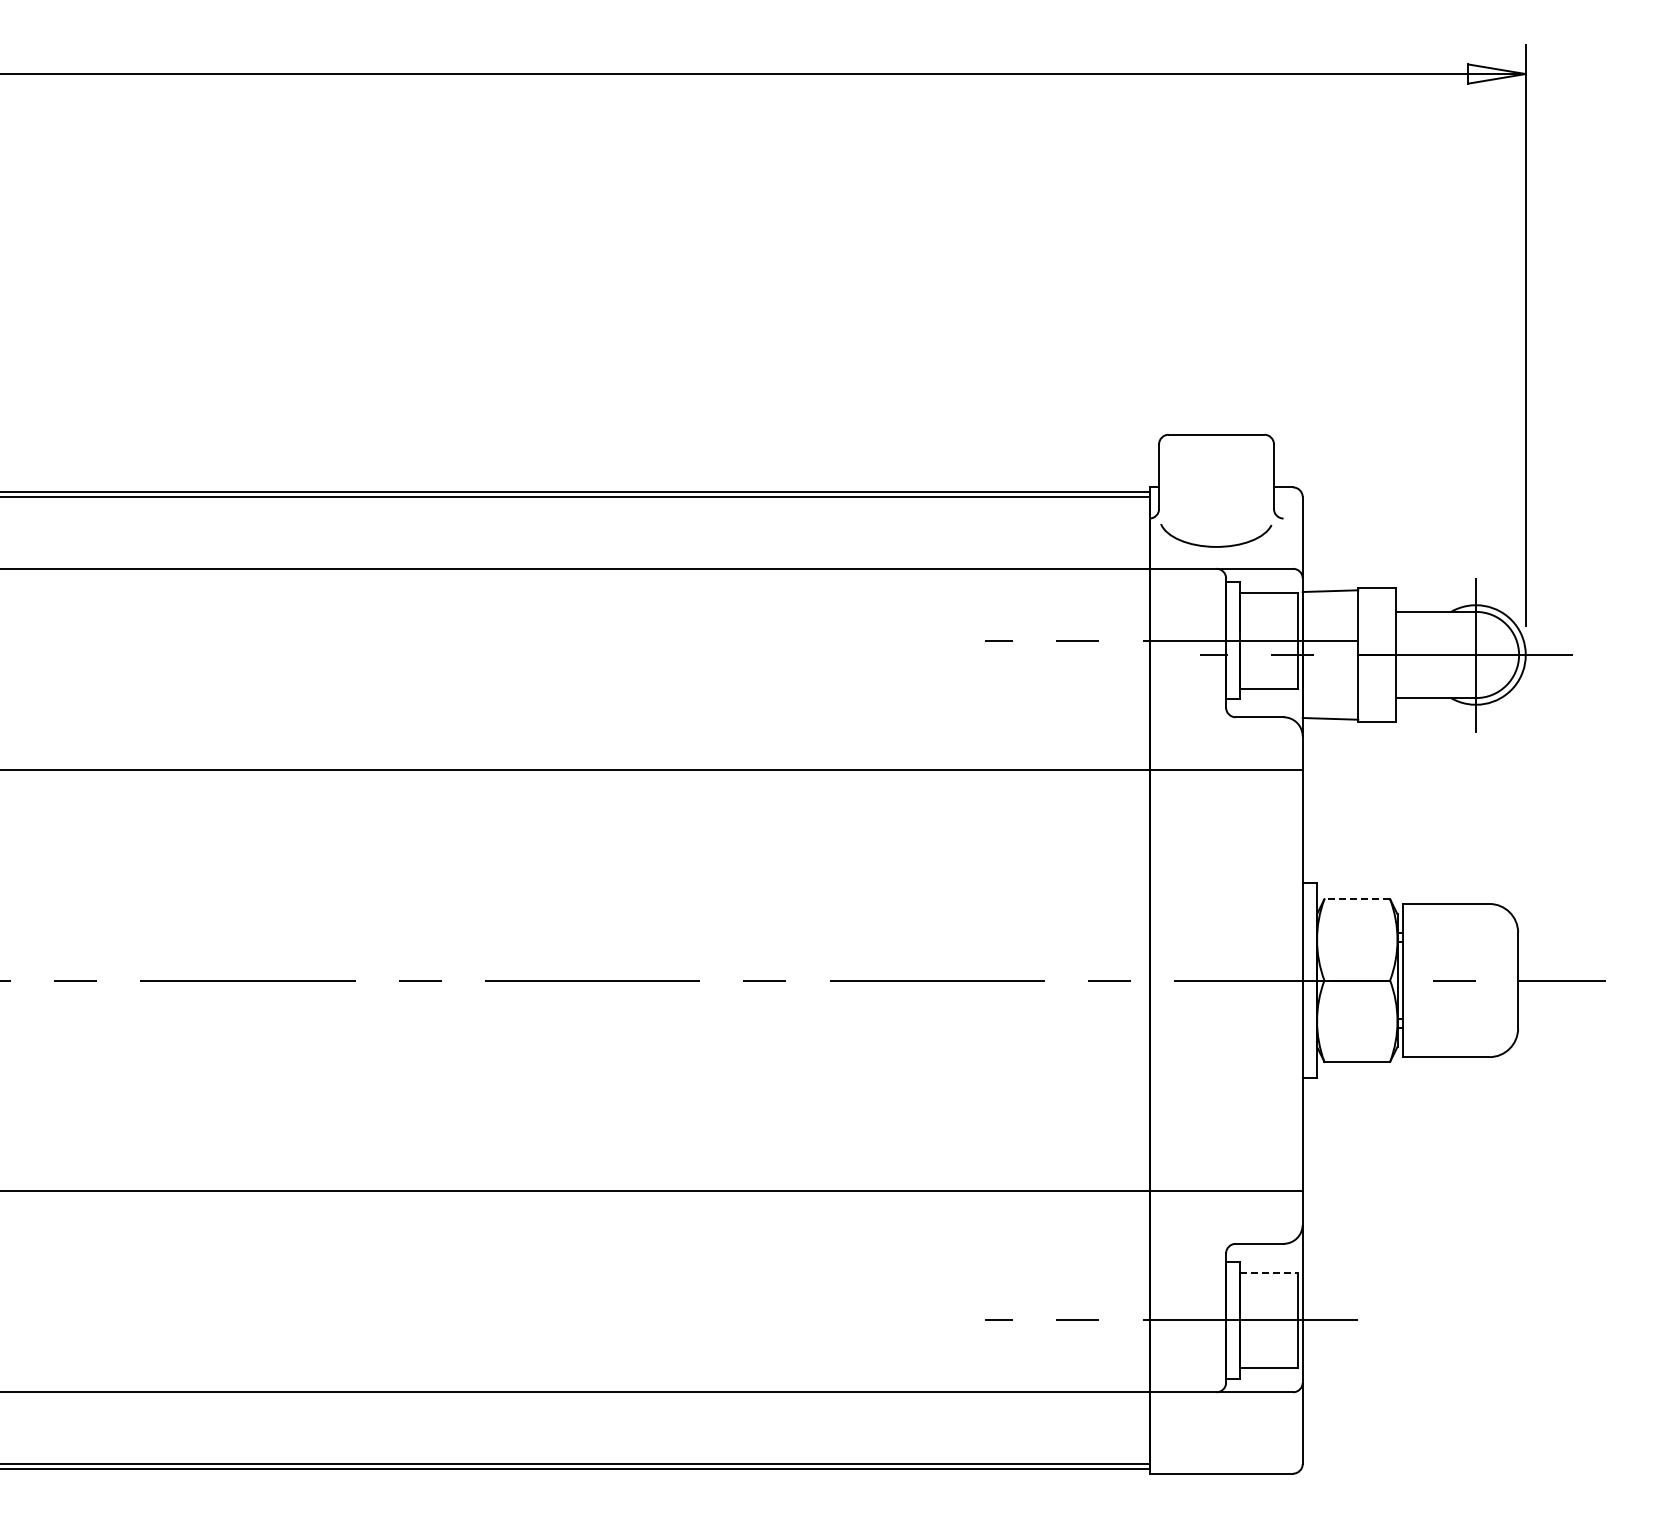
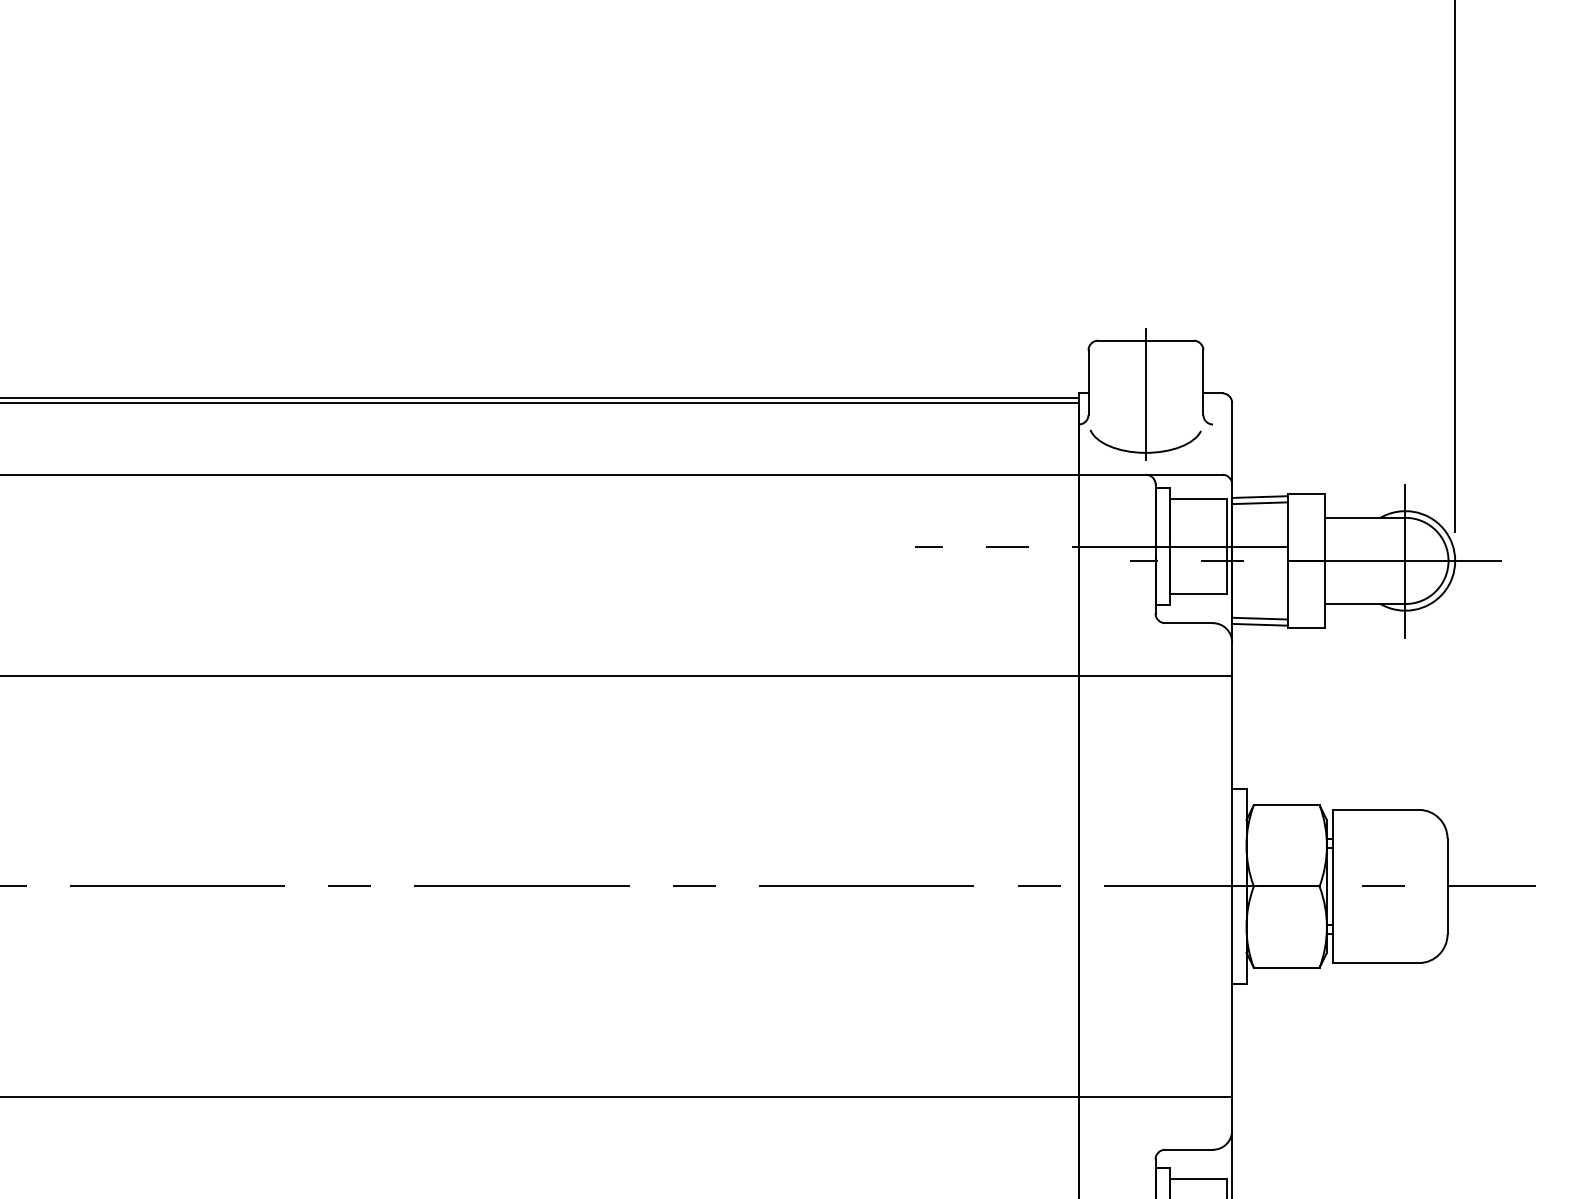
line: (1216, 488) -> (1145, 394), added
line: (1330, 597) -> (1259, 503), added
line: (1330, 712) -> (1259, 618), added
line: (1357, 899) -> (1286, 805), dashed -> solid
line: (1269, 1272) -> (1198, 1178), dashed -> solid

